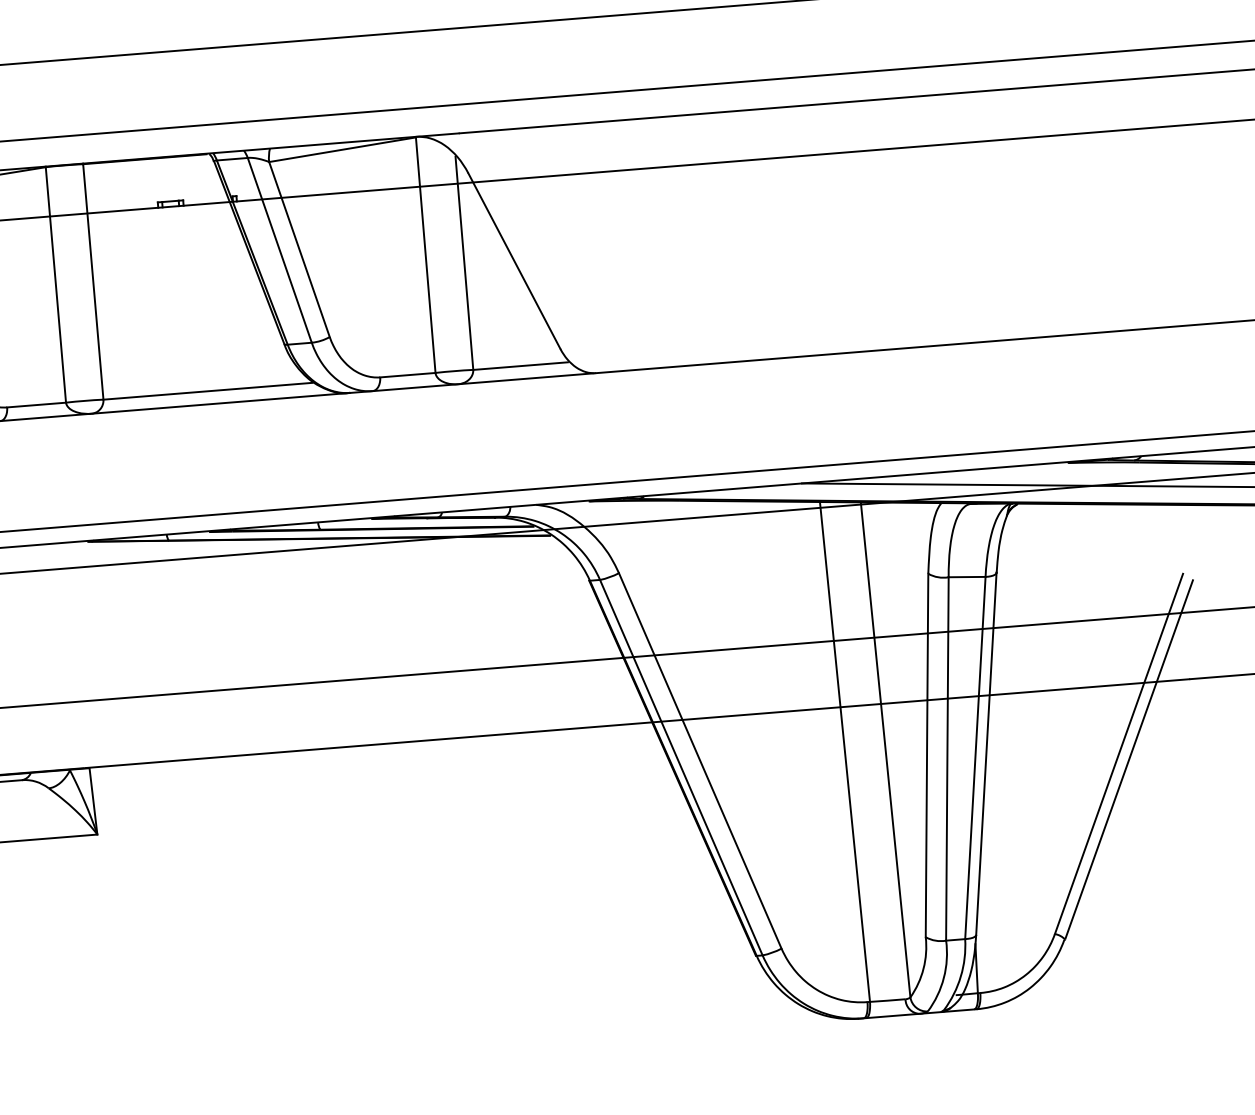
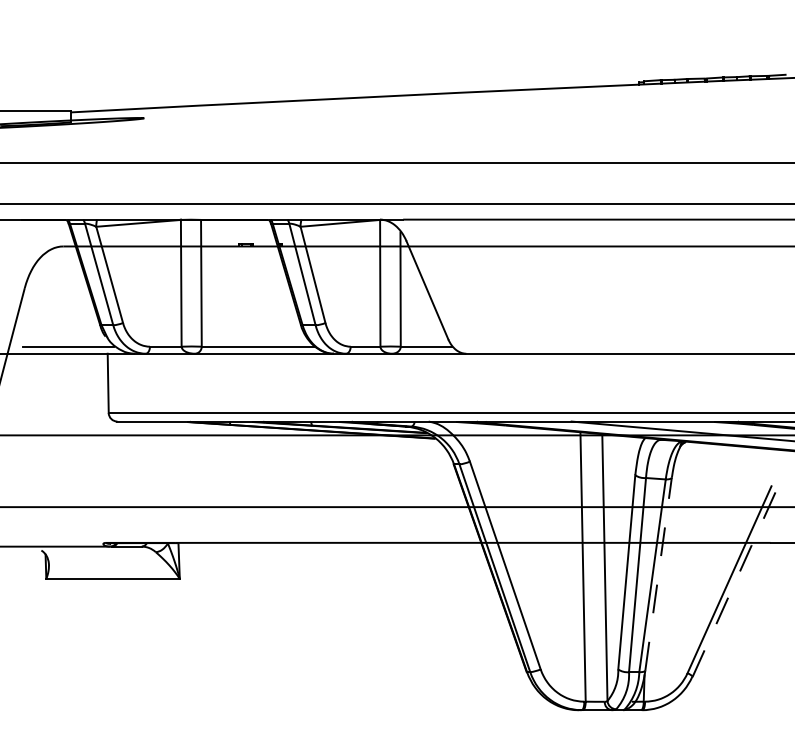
line: (986, 752) -> (658, 573), solid -> dashed
line: (1130, 758) -> (735, 582), solid -> dashed

